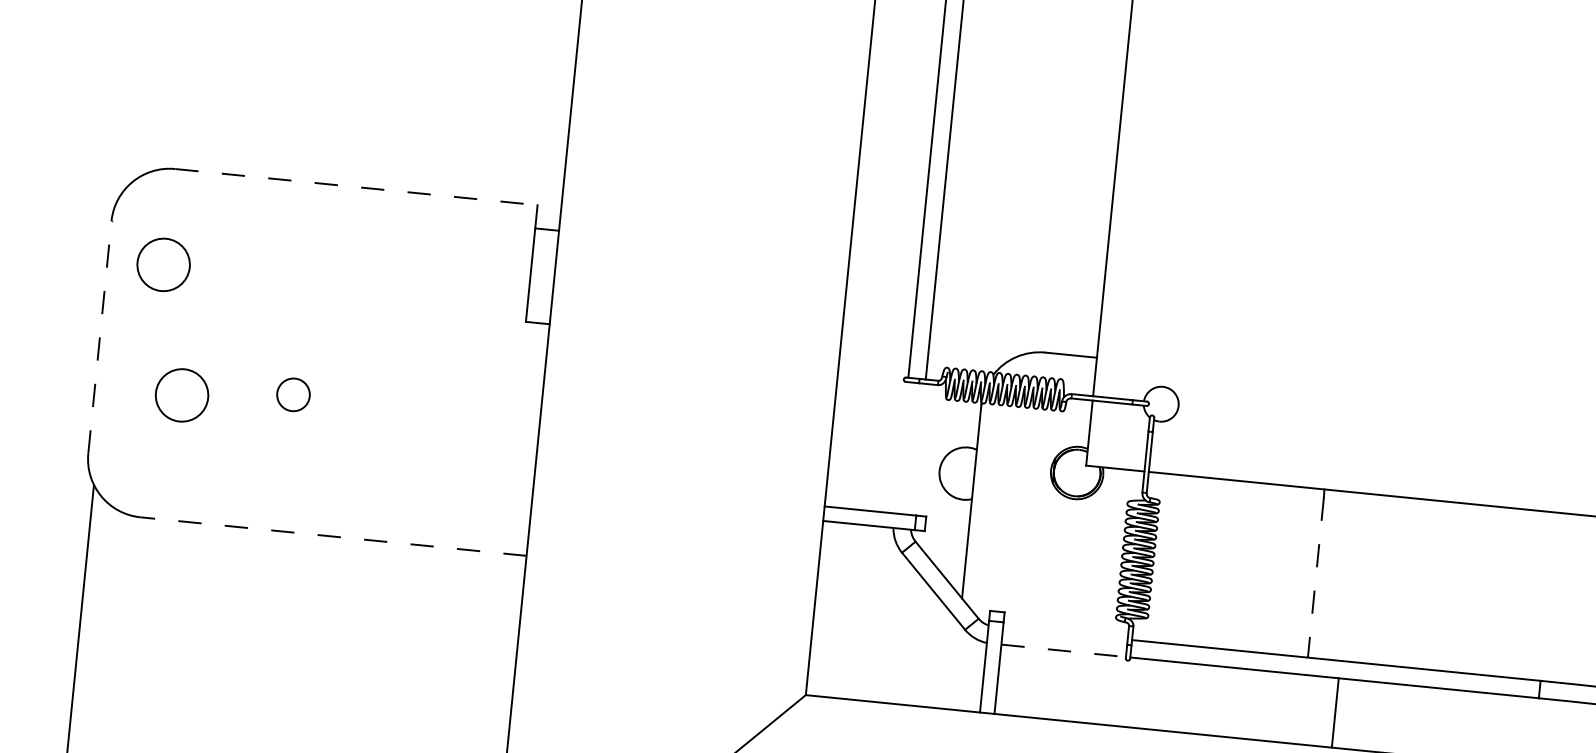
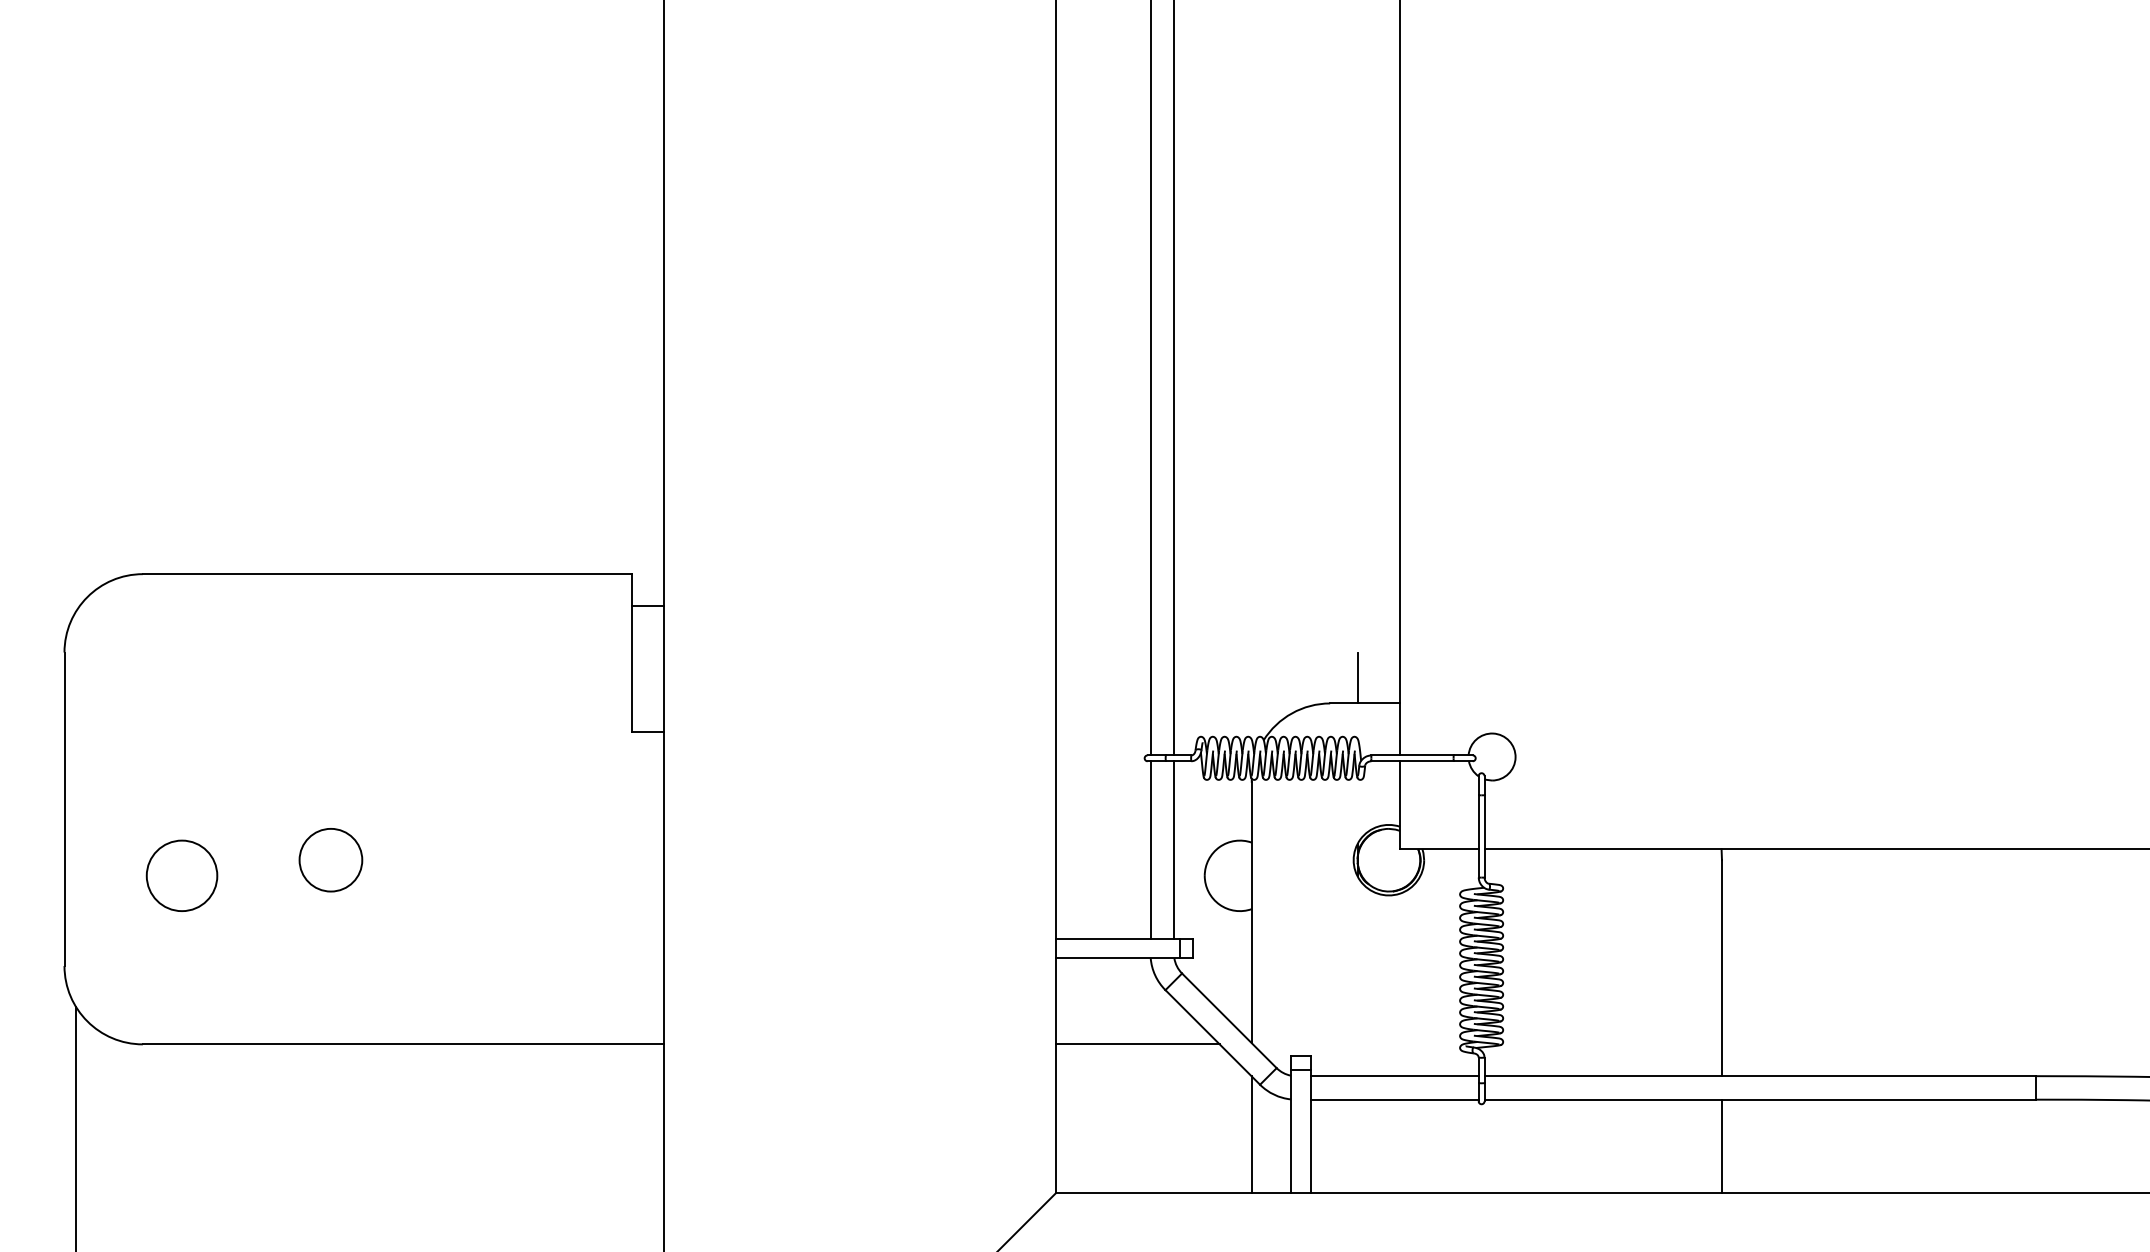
line: (356, 187) -> (387, 574), dashed -> solid
circle: (163, 264) -> (139, 703), removed
line: (1067, 335) -> (1357, 677), added
line: (99, 337) -> (64, 809), dashed -> solid
circle: (293, 395) -> (330, 860), size x1.43
line: (901, 447) -> (1150, 849), added
line: (919, 449) -> (1174, 849), added
line: (333, 536) -> (403, 1044), dashed -> solid
line: (1315, 577) -> (1721, 968), dashed -> solid
line: (877, 590) -> (1137, 1044), added
line: (1065, 633) -> (1394, 1076), added
line: (1064, 650) -> (1395, 1099), dashed -> solid
line: (955, 666) -> (1251, 1134), added
line: (1334, 712) -> (1721, 1146), moved

